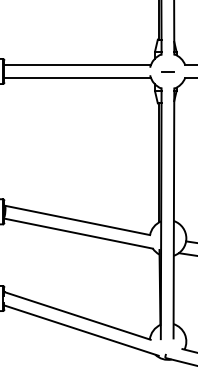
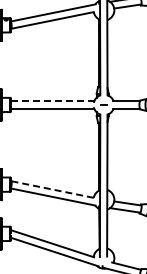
line: (77, 65) -> (52, 101), solid -> dashed
line: (77, 220) -> (52, 189), solid -> dashed

